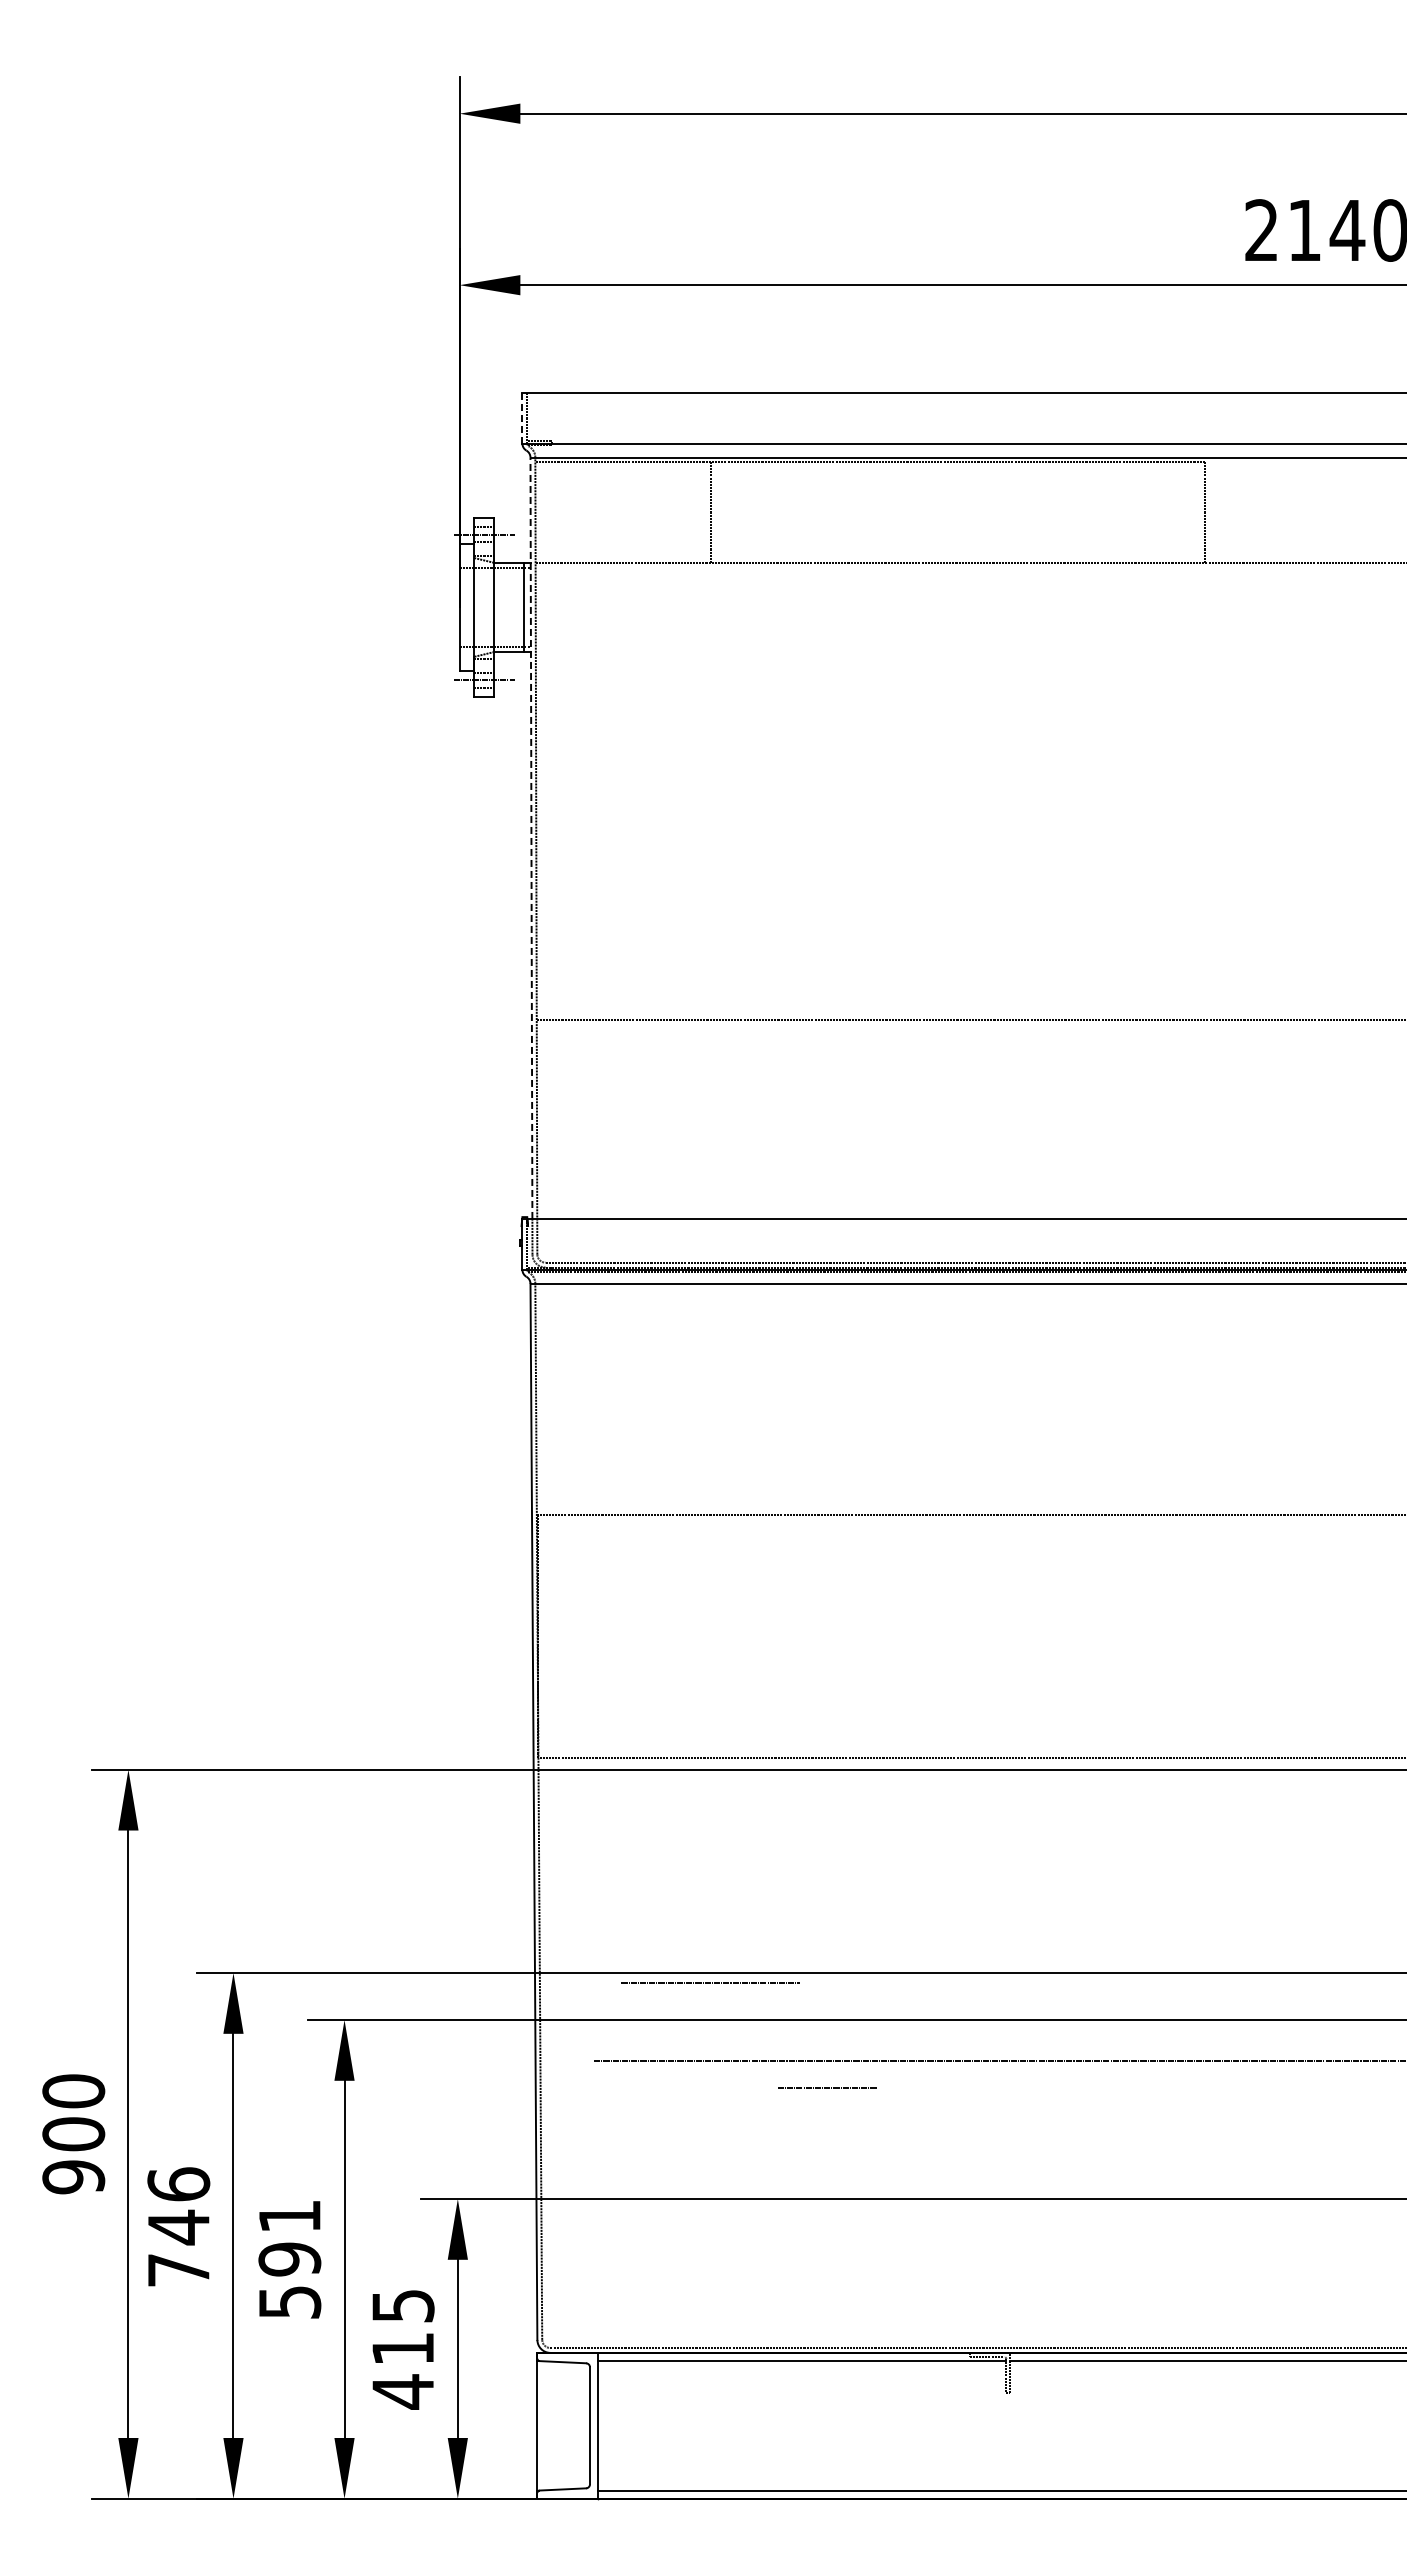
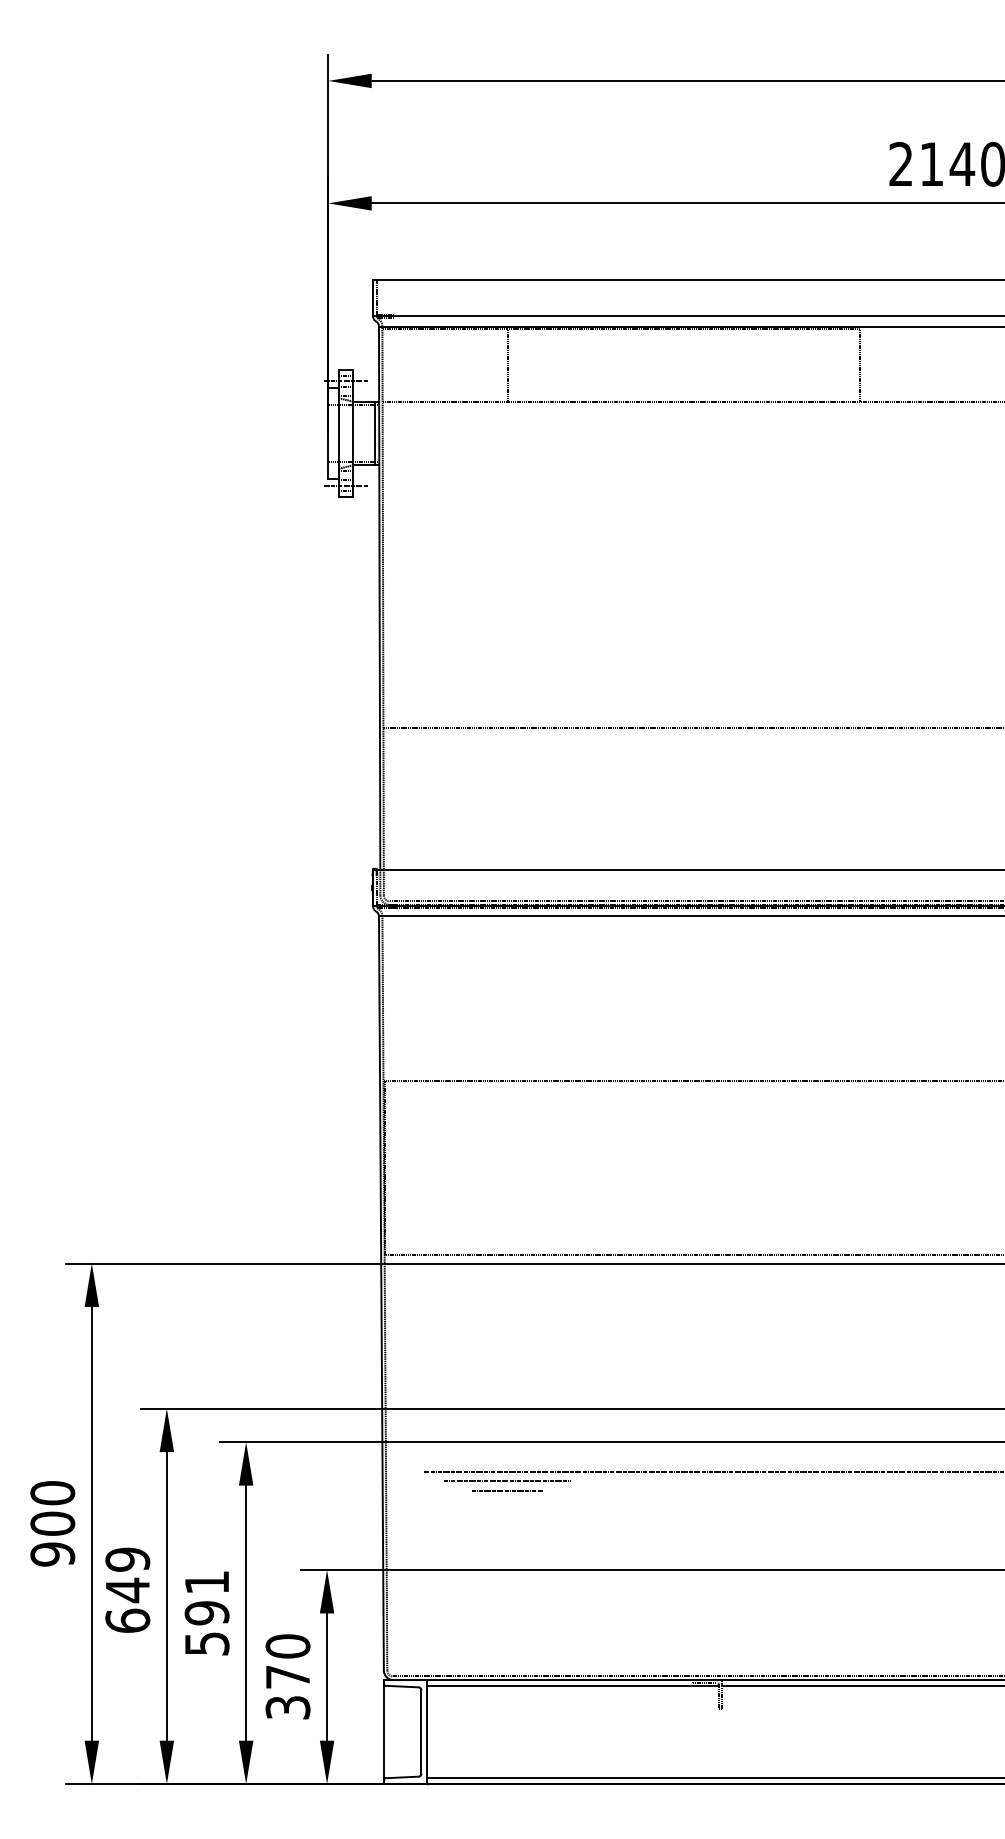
line: (522, 418) -> (373, 298), dashed -> solid
line: (531, 838) -> (379, 598), dashed -> solid
line: (710, 1982) -> (507, 1480), moved
line: (827, 2087) -> (507, 1490), moved
text: (178, 2226) -> (127, 1589), 746 -> 649
text: (402, 2349) -> (287, 1677), 415 -> 370

